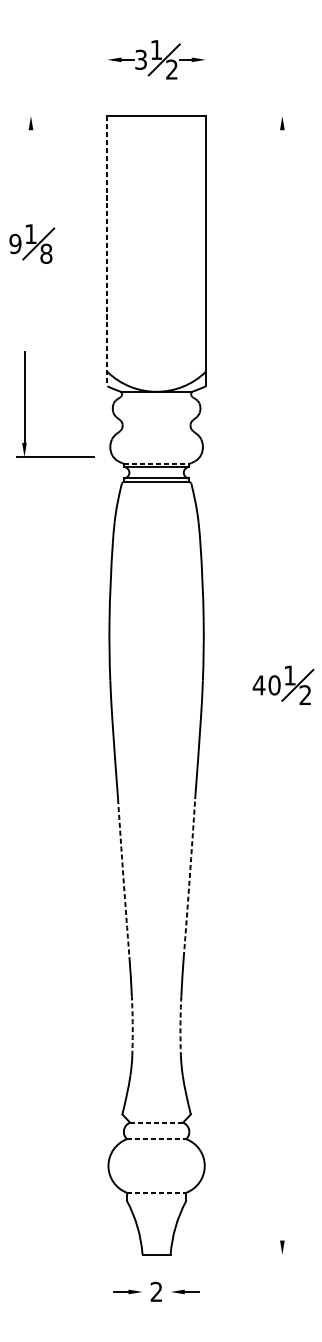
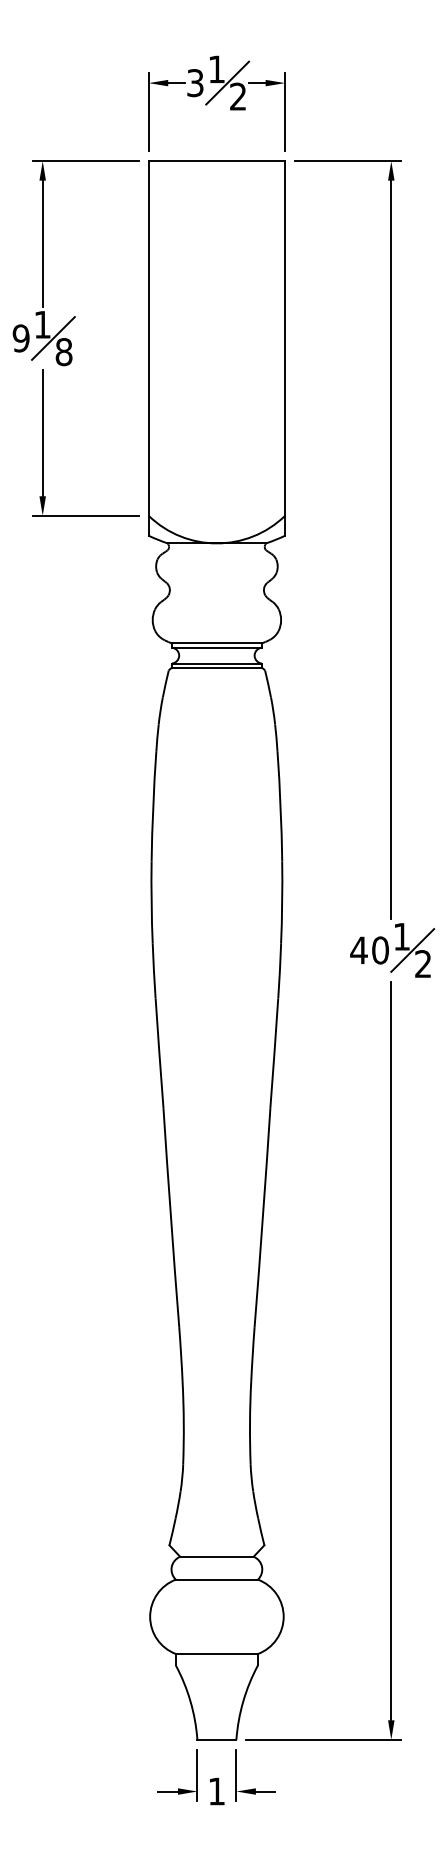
line: (107, 81) -> (148, 112), added
line: (206, 81) -> (285, 112), added
line: (61, 116) -> (85, 161), added
line: (250, 116) -> (347, 161), added
line: (30, 175) -> (42, 243), added
line: (107, 251) -> (148, 348), dashed -> solid
line: (282, 396) -> (391, 549), added
part: (25, 404) -> (43, 442), moved
line: (156, 464) -> (216, 643), dashed -> solid
arc: (123, 877) -> (170, 1217), dashed -> solid
arc: (189, 877) -> (262, 1217), dashed -> solid
line: (282, 973) -> (391, 1350), added
arc: (132, 1026) -> (183, 1423), dashed -> solid
arc: (180, 1026) -> (250, 1423), dashed -> solid
line: (156, 1122) -> (216, 1556), dashed -> solid
line: (157, 1139) -> (217, 1579), dashed -> solid
line: (157, 1193) -> (217, 1654), dashed -> solid
line: (233, 1254) -> (323, 1739), added
line: (142, 1280) -> (197, 1775), added
line: (170, 1280) -> (236, 1775), added
text: (156, 1291) -> (216, 1791), 2 -> 1

